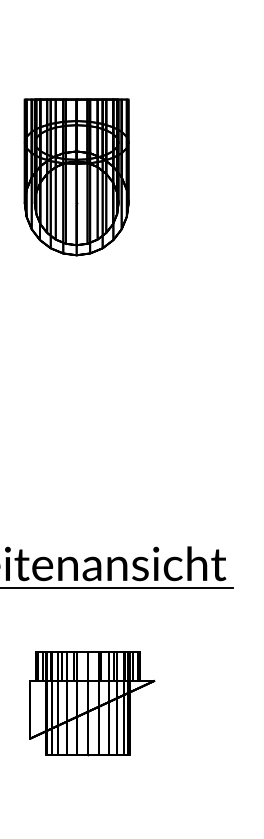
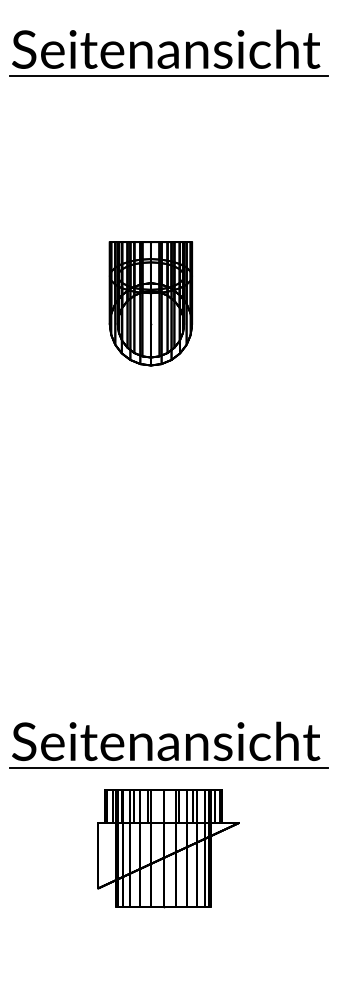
part: (76, 177) -> (150, 303), size x0.7
part: (92, 703) -> (168, 848), moved

